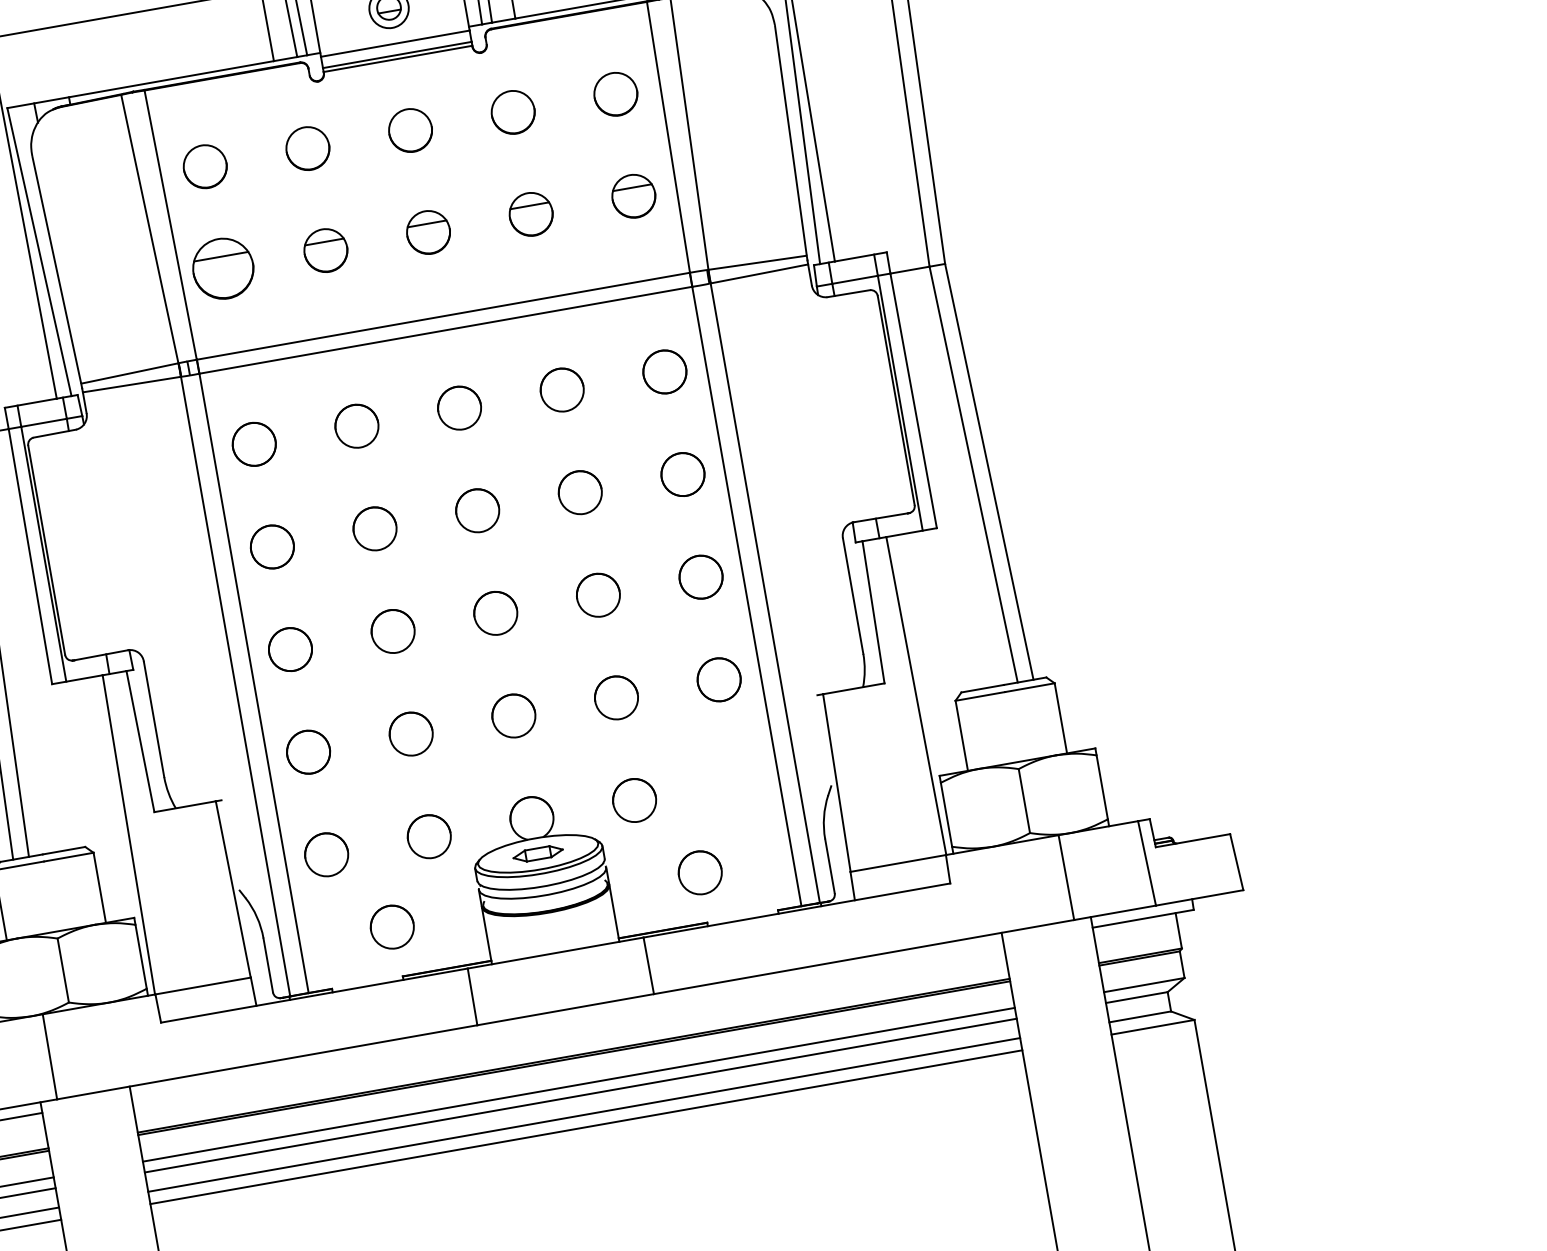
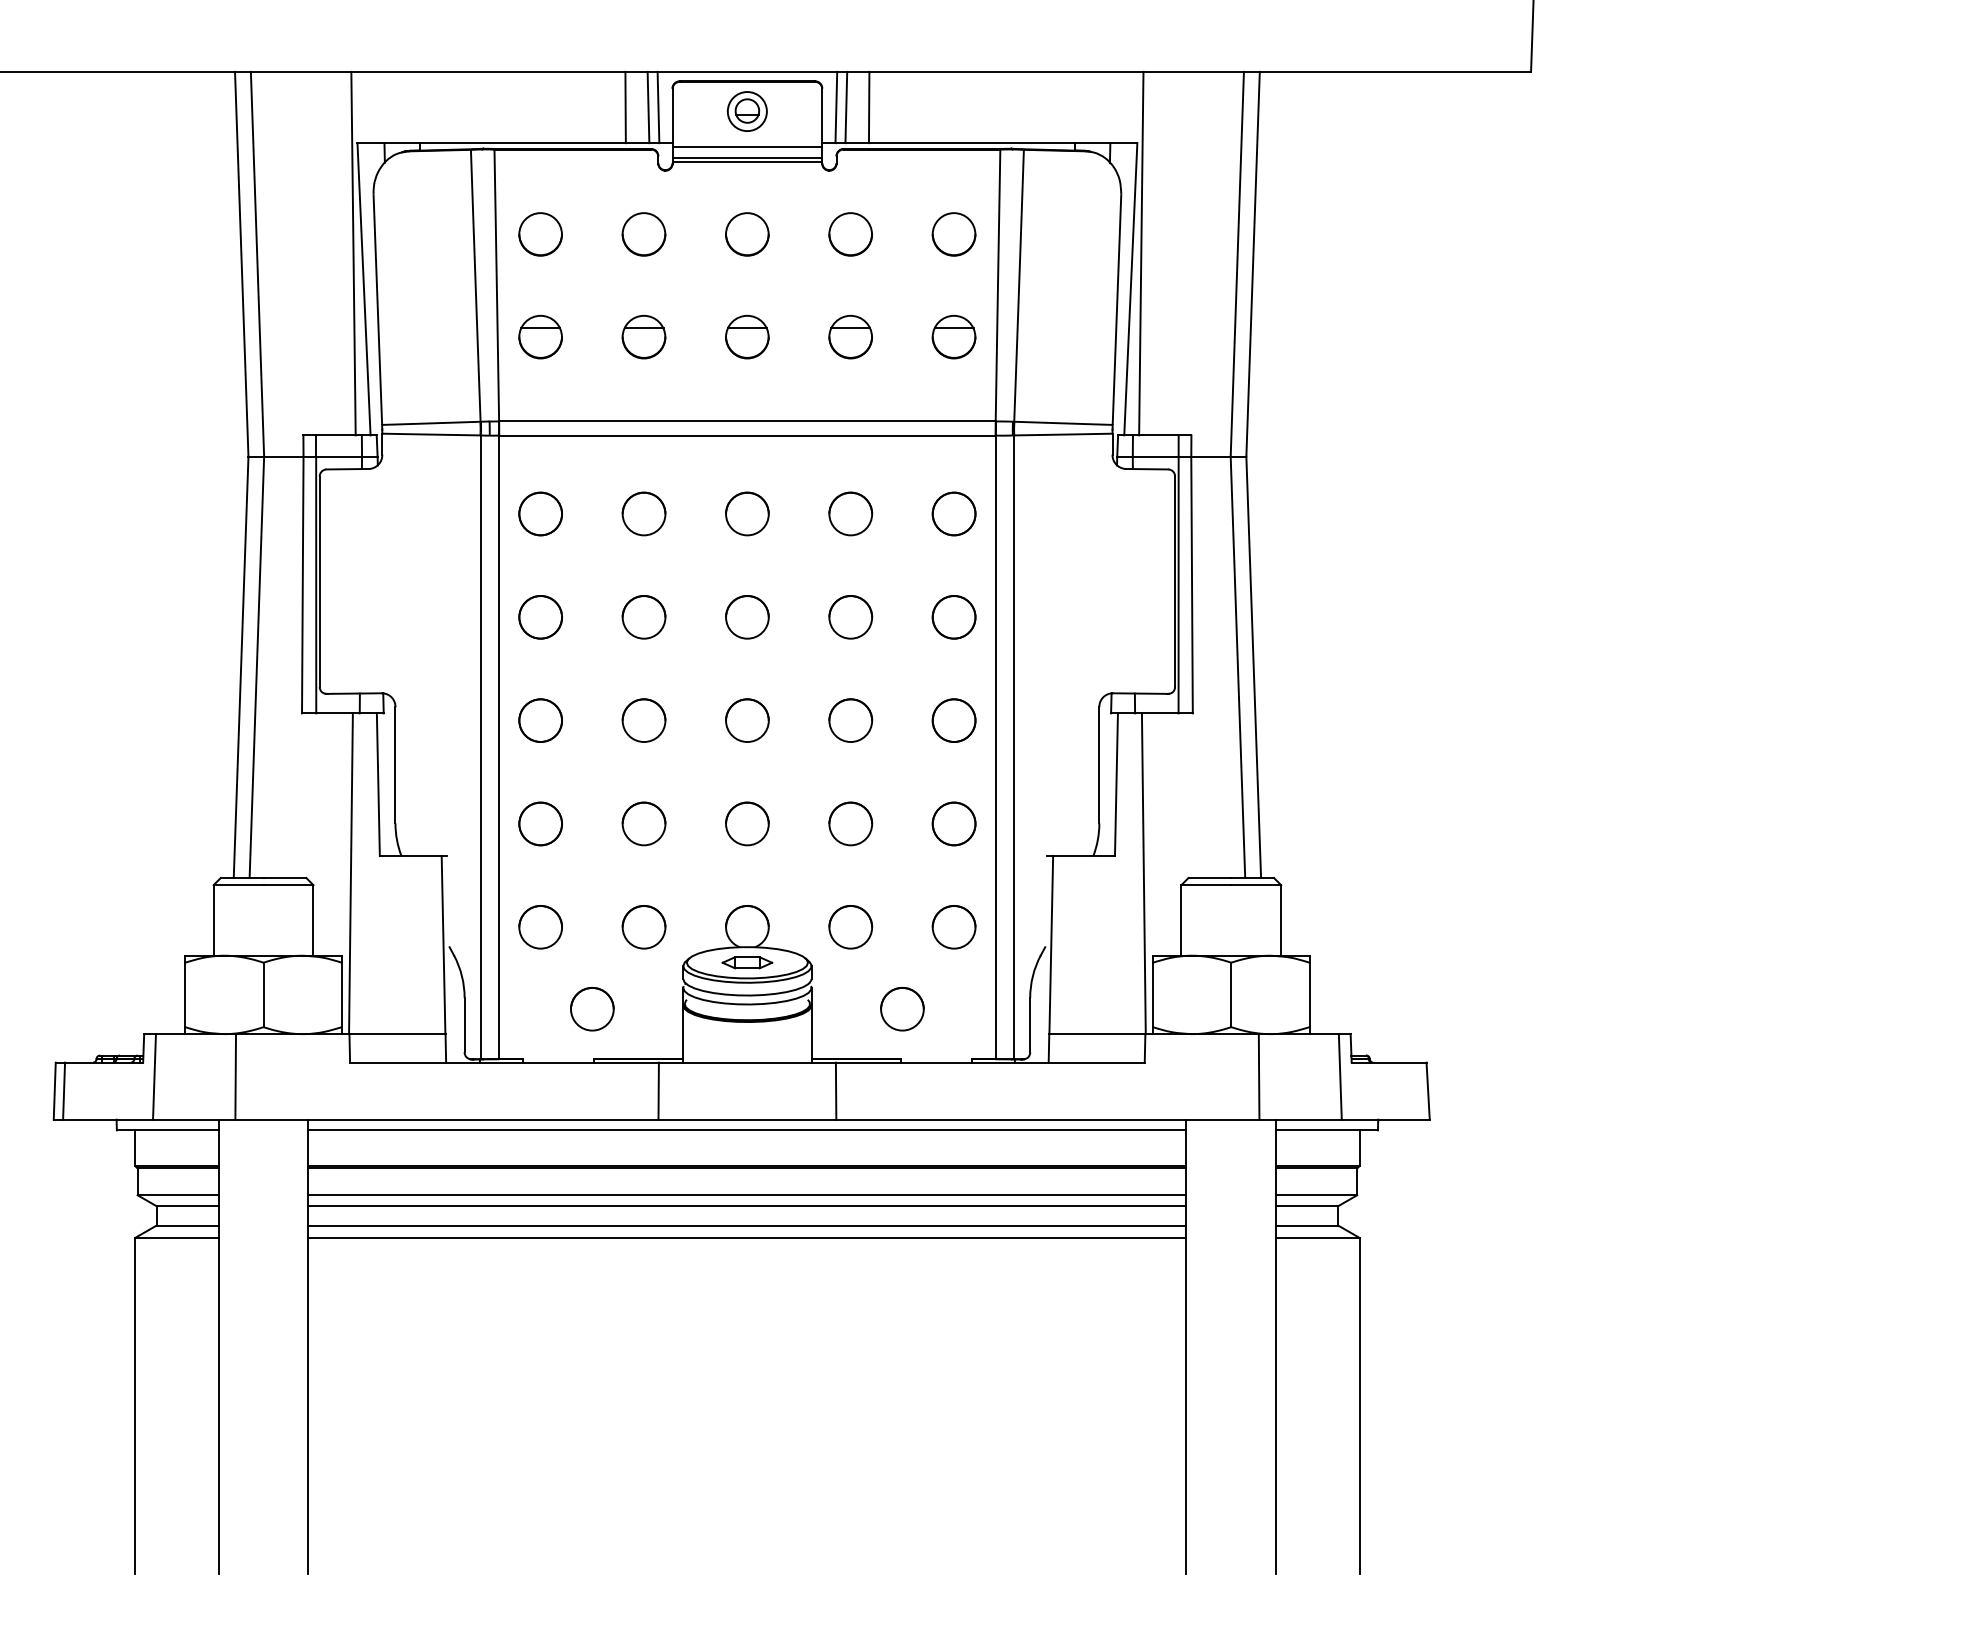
part: (223, 268) -> (540, 336), size x0.71
part: (736, 782) -> (953, 927), added
line: (567, 1020) -> (747, 1130), added

